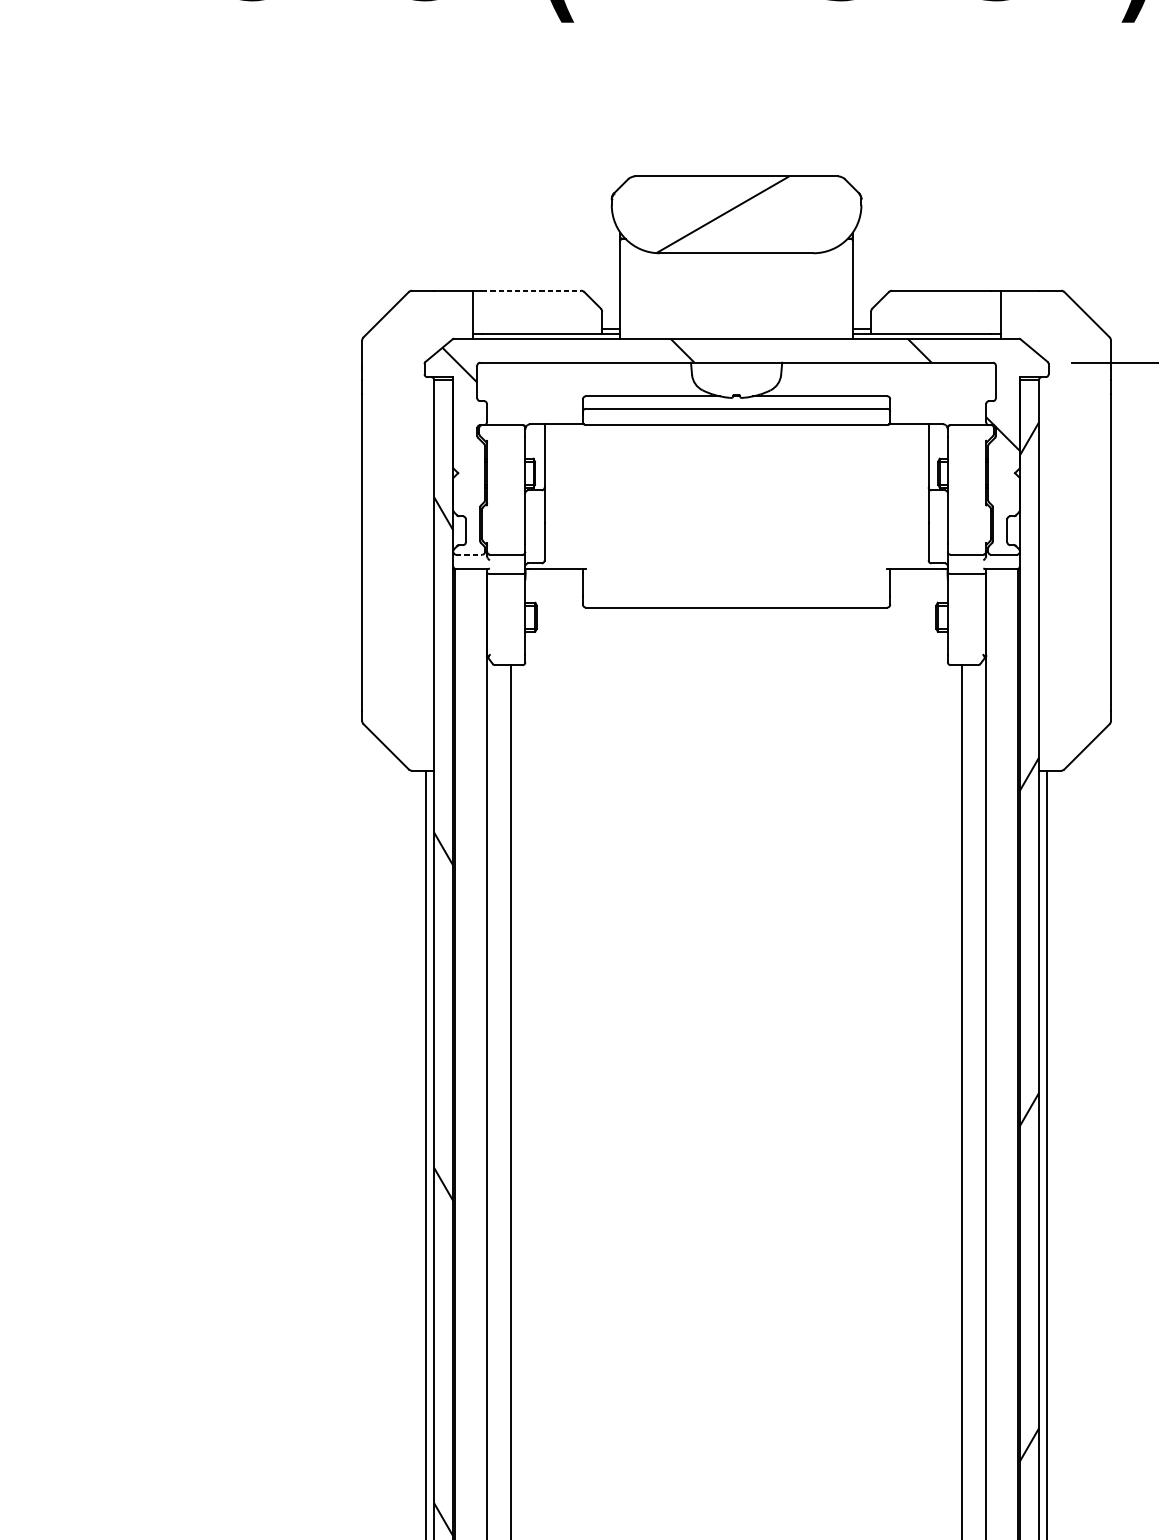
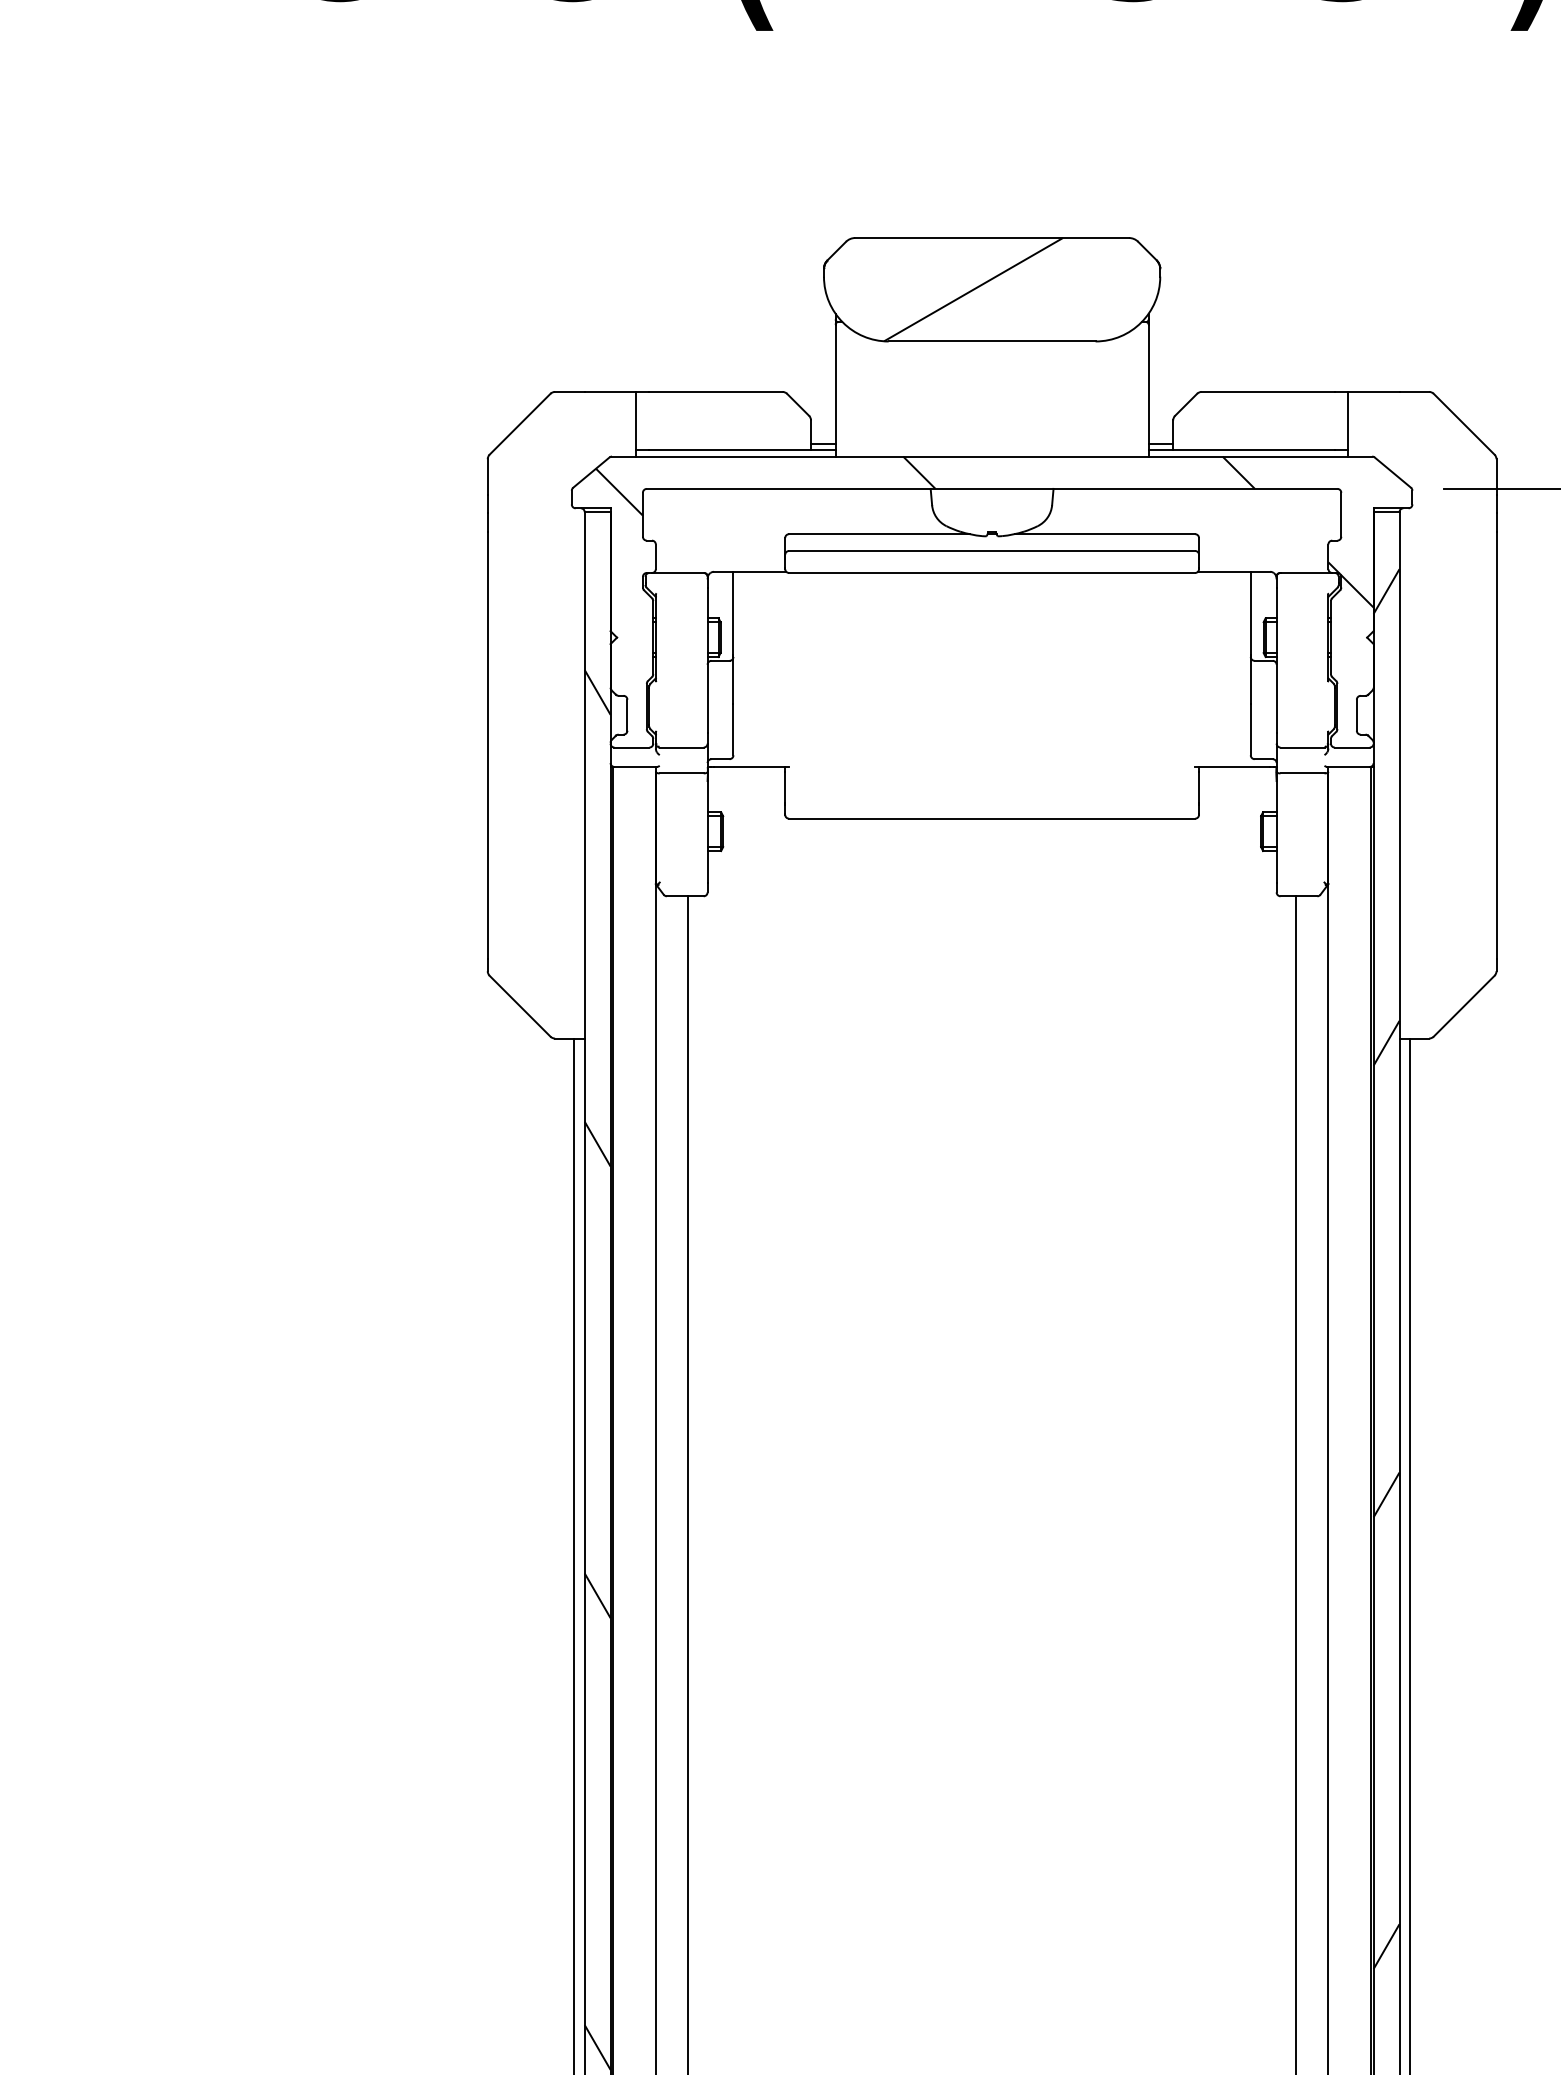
line: (531, 290) -> (715, 391), dashed -> solid
line: (469, 554) -> (632, 747), dashed -> solid

